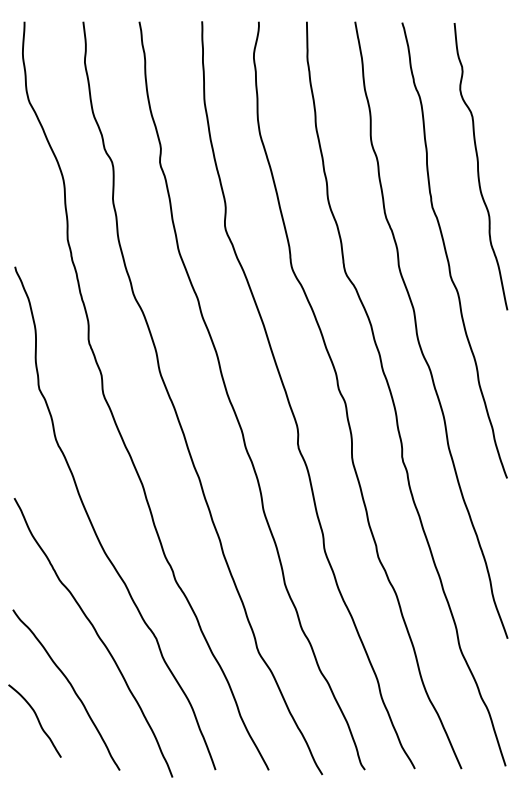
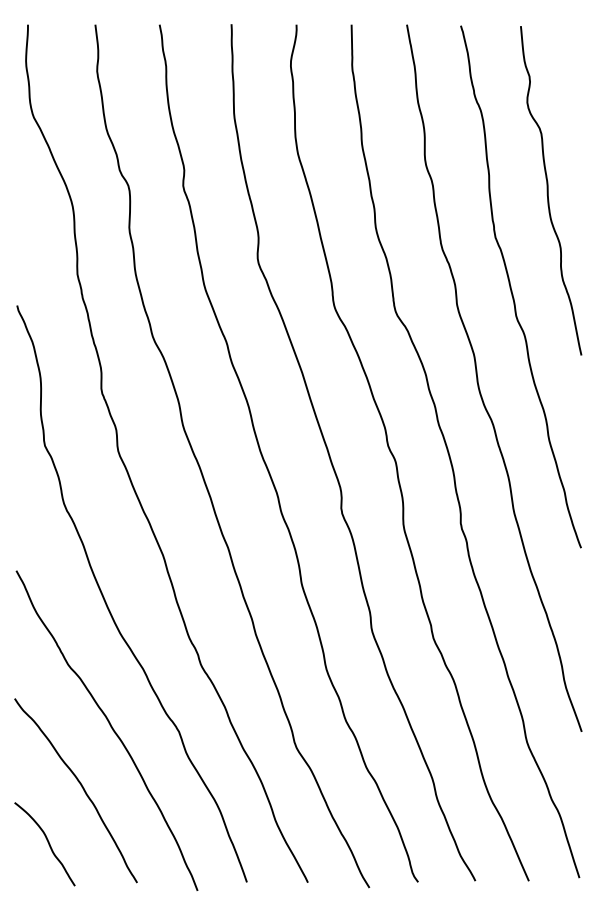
curve: (37, 719) -> (47, 842), moved

